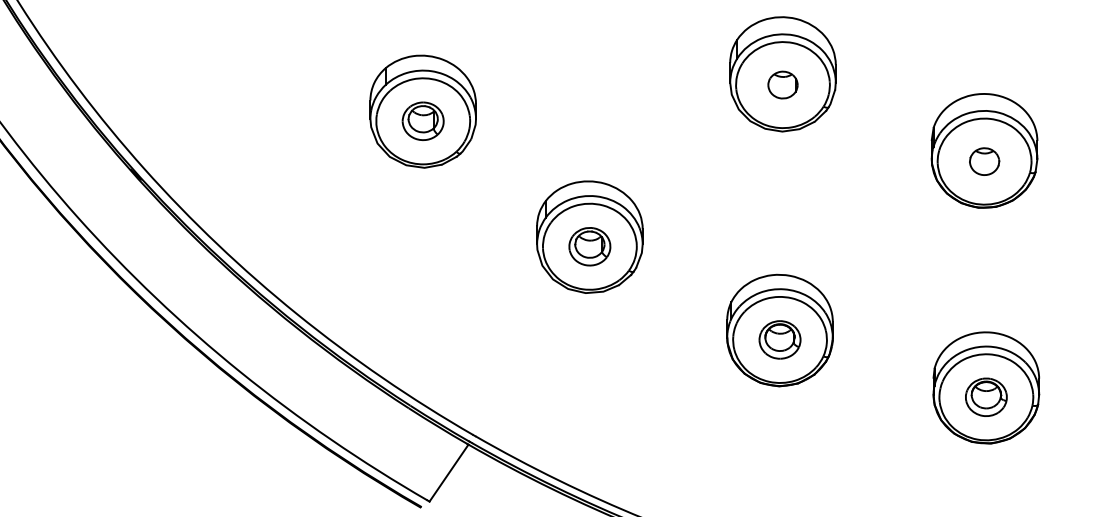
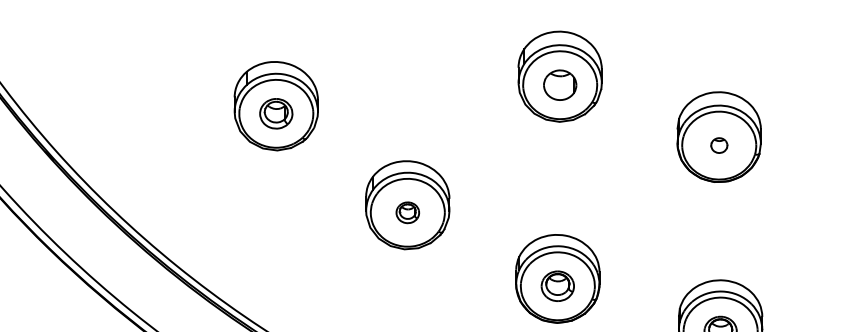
part: (782, 84) -> (559, 84), size x1.4
part: (984, 161) -> (719, 145), size x0.7
part: (589, 246) -> (407, 212), size x0.7

